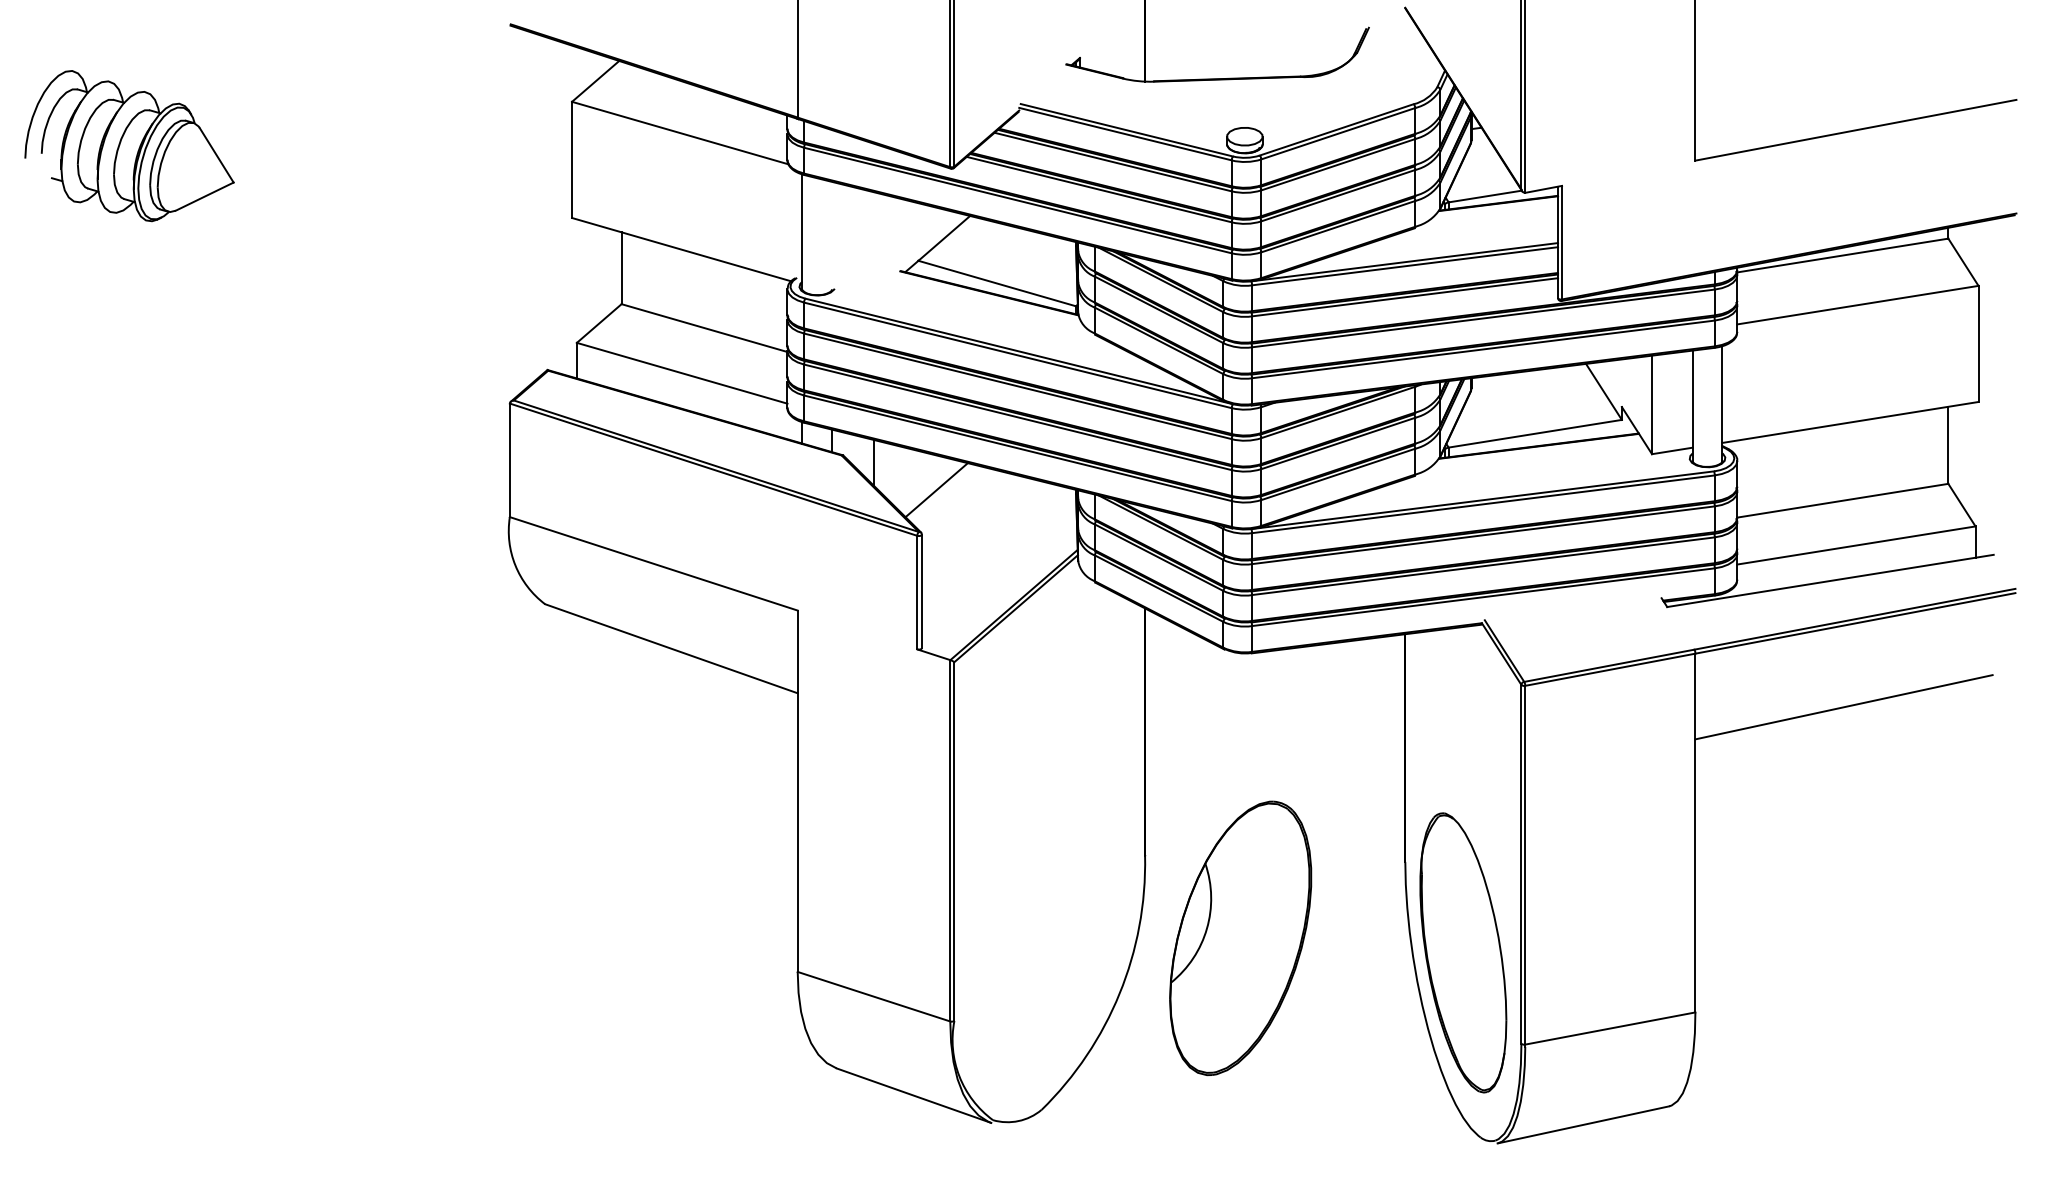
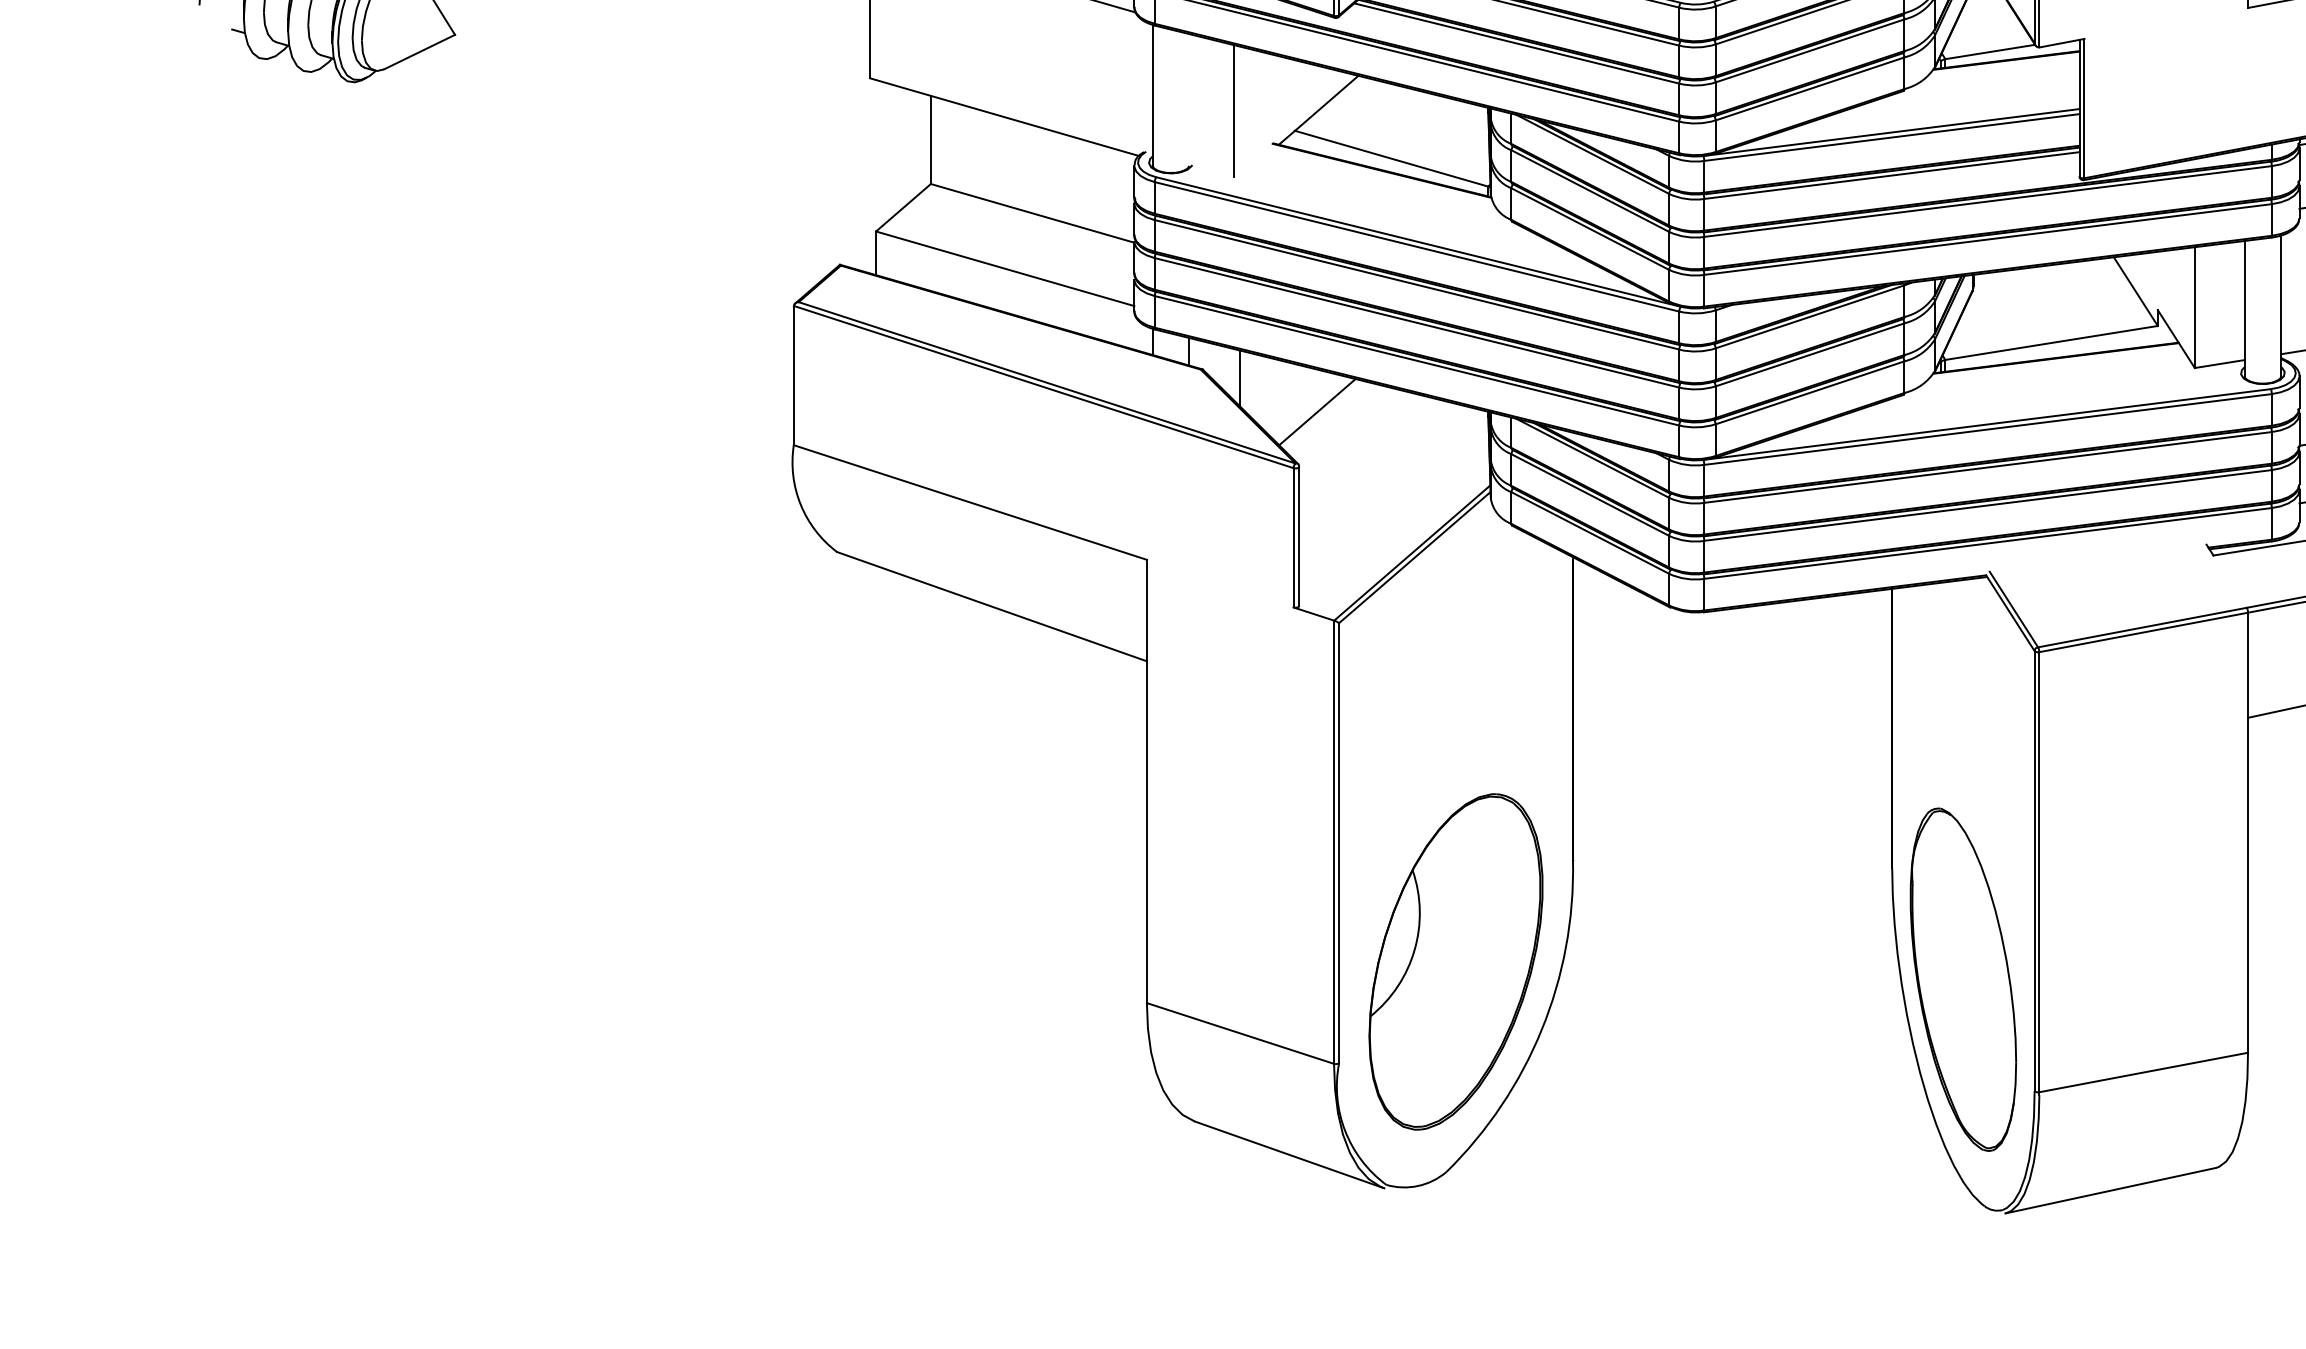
line: (868, 244) -> (1233, 110), added
part: (1240, 938) -> (1455, 962), moved

